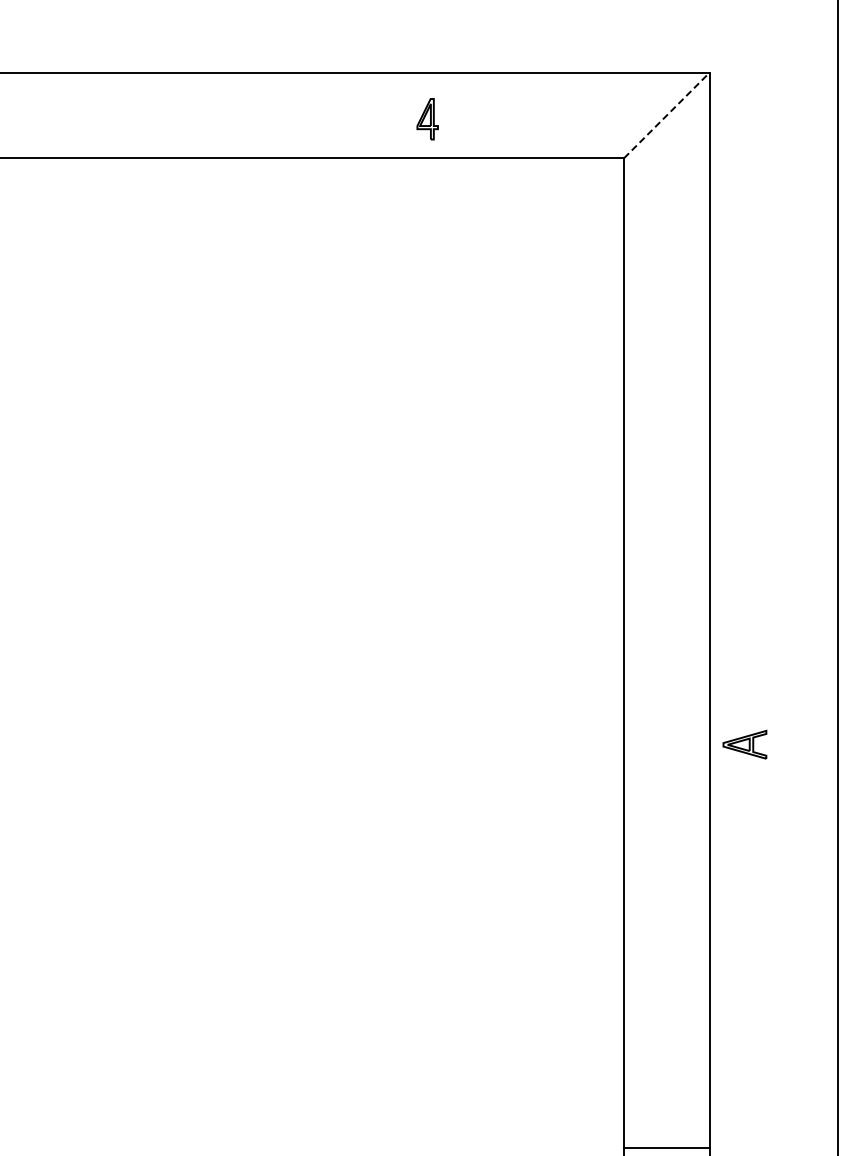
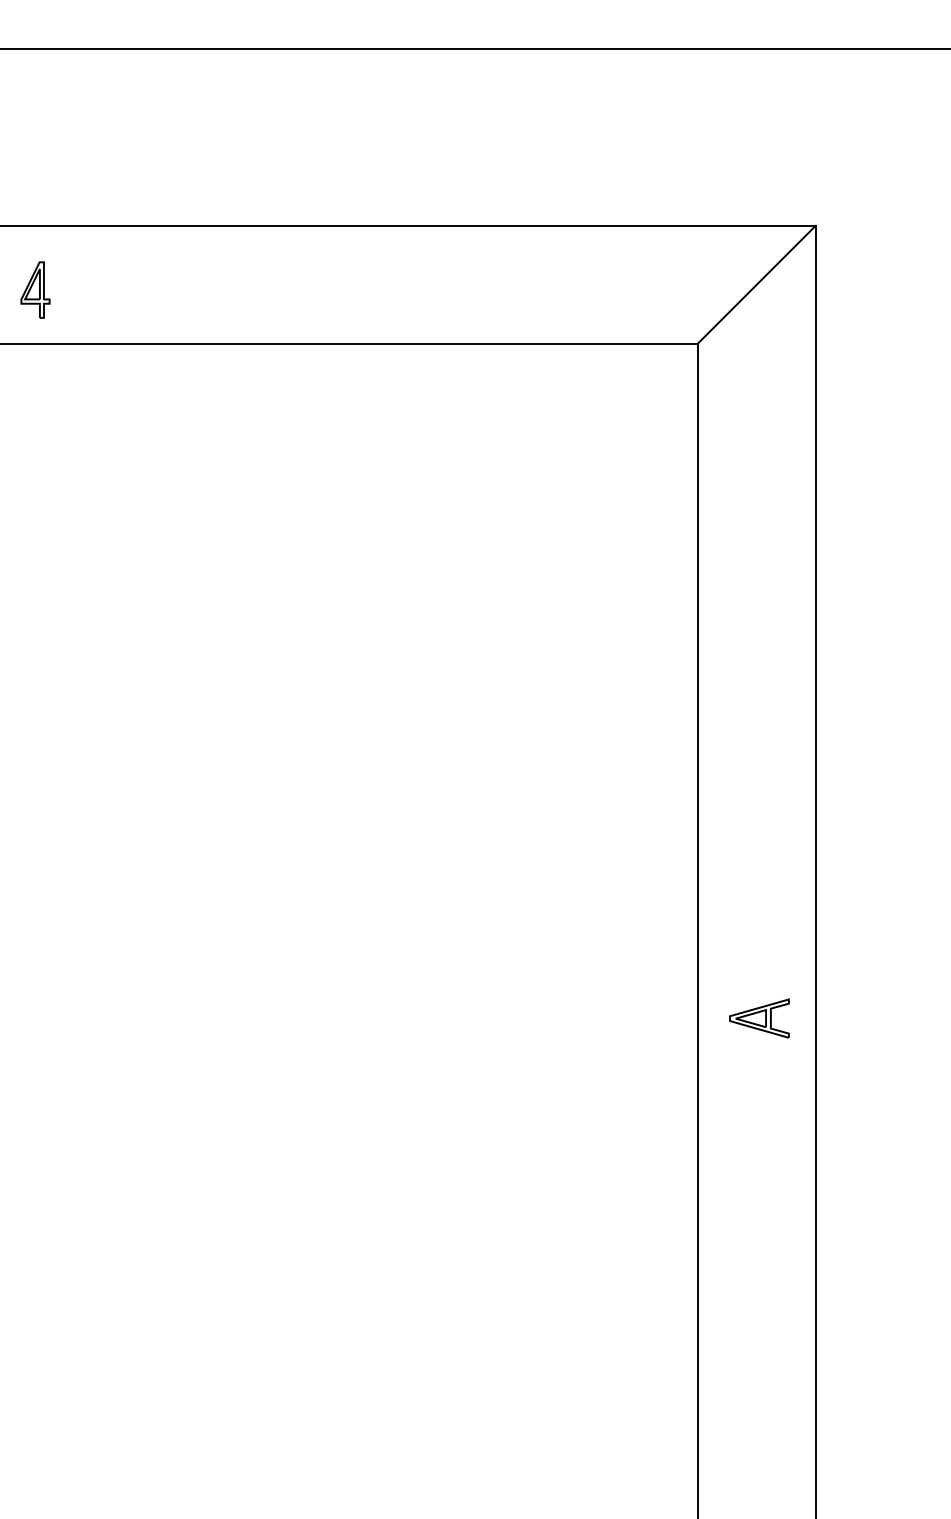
line: (666, 115) -> (756, 284), dashed -> solid
part: (427, 119) -> (35, 290), moved
part: (744, 744) -> (758, 1018), moved

